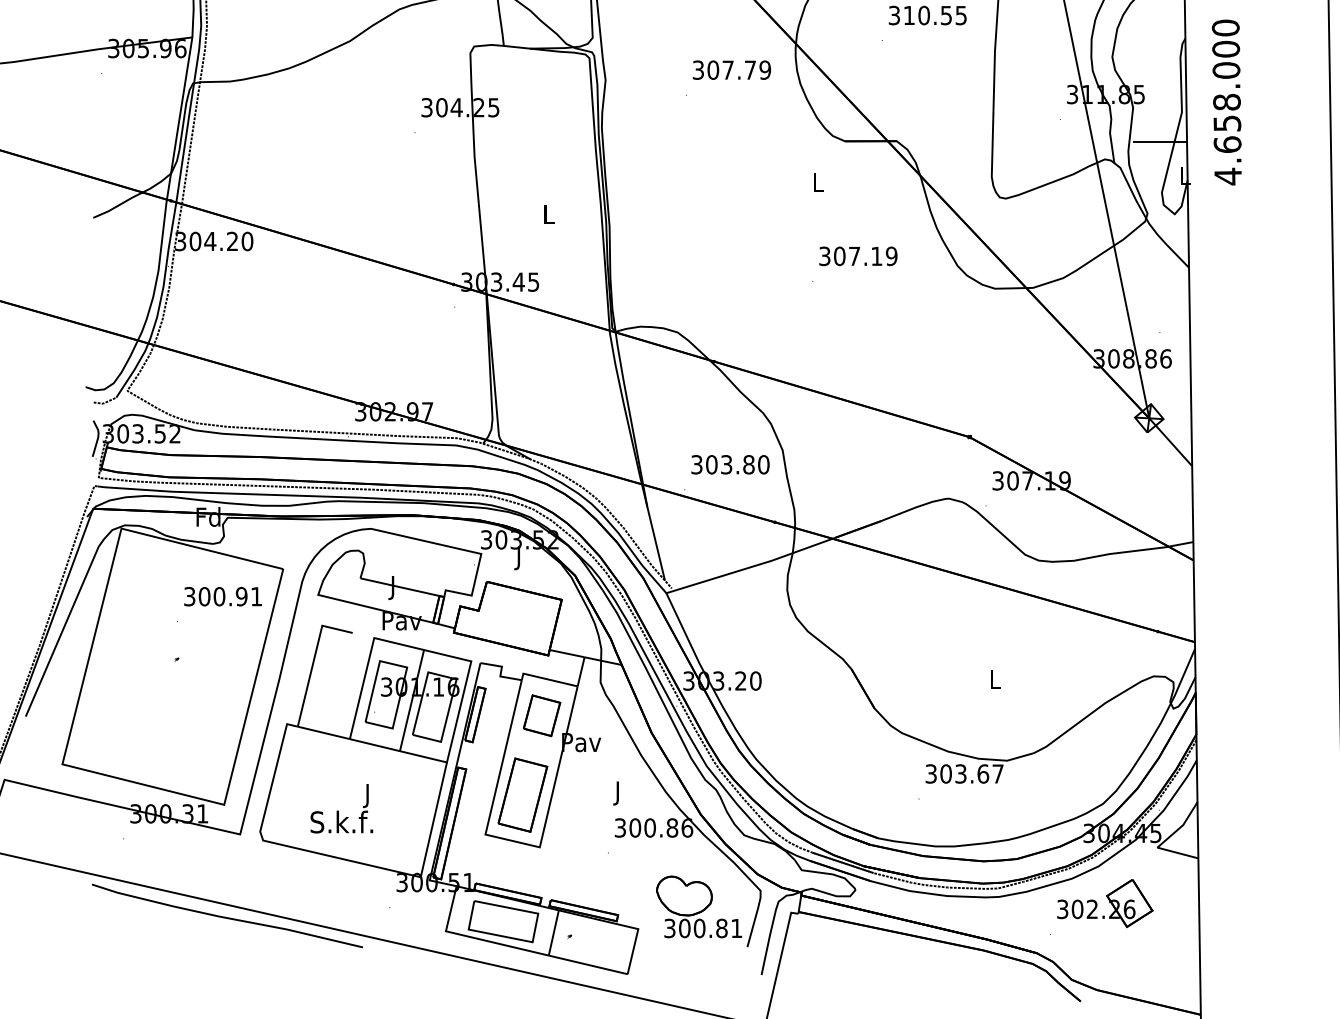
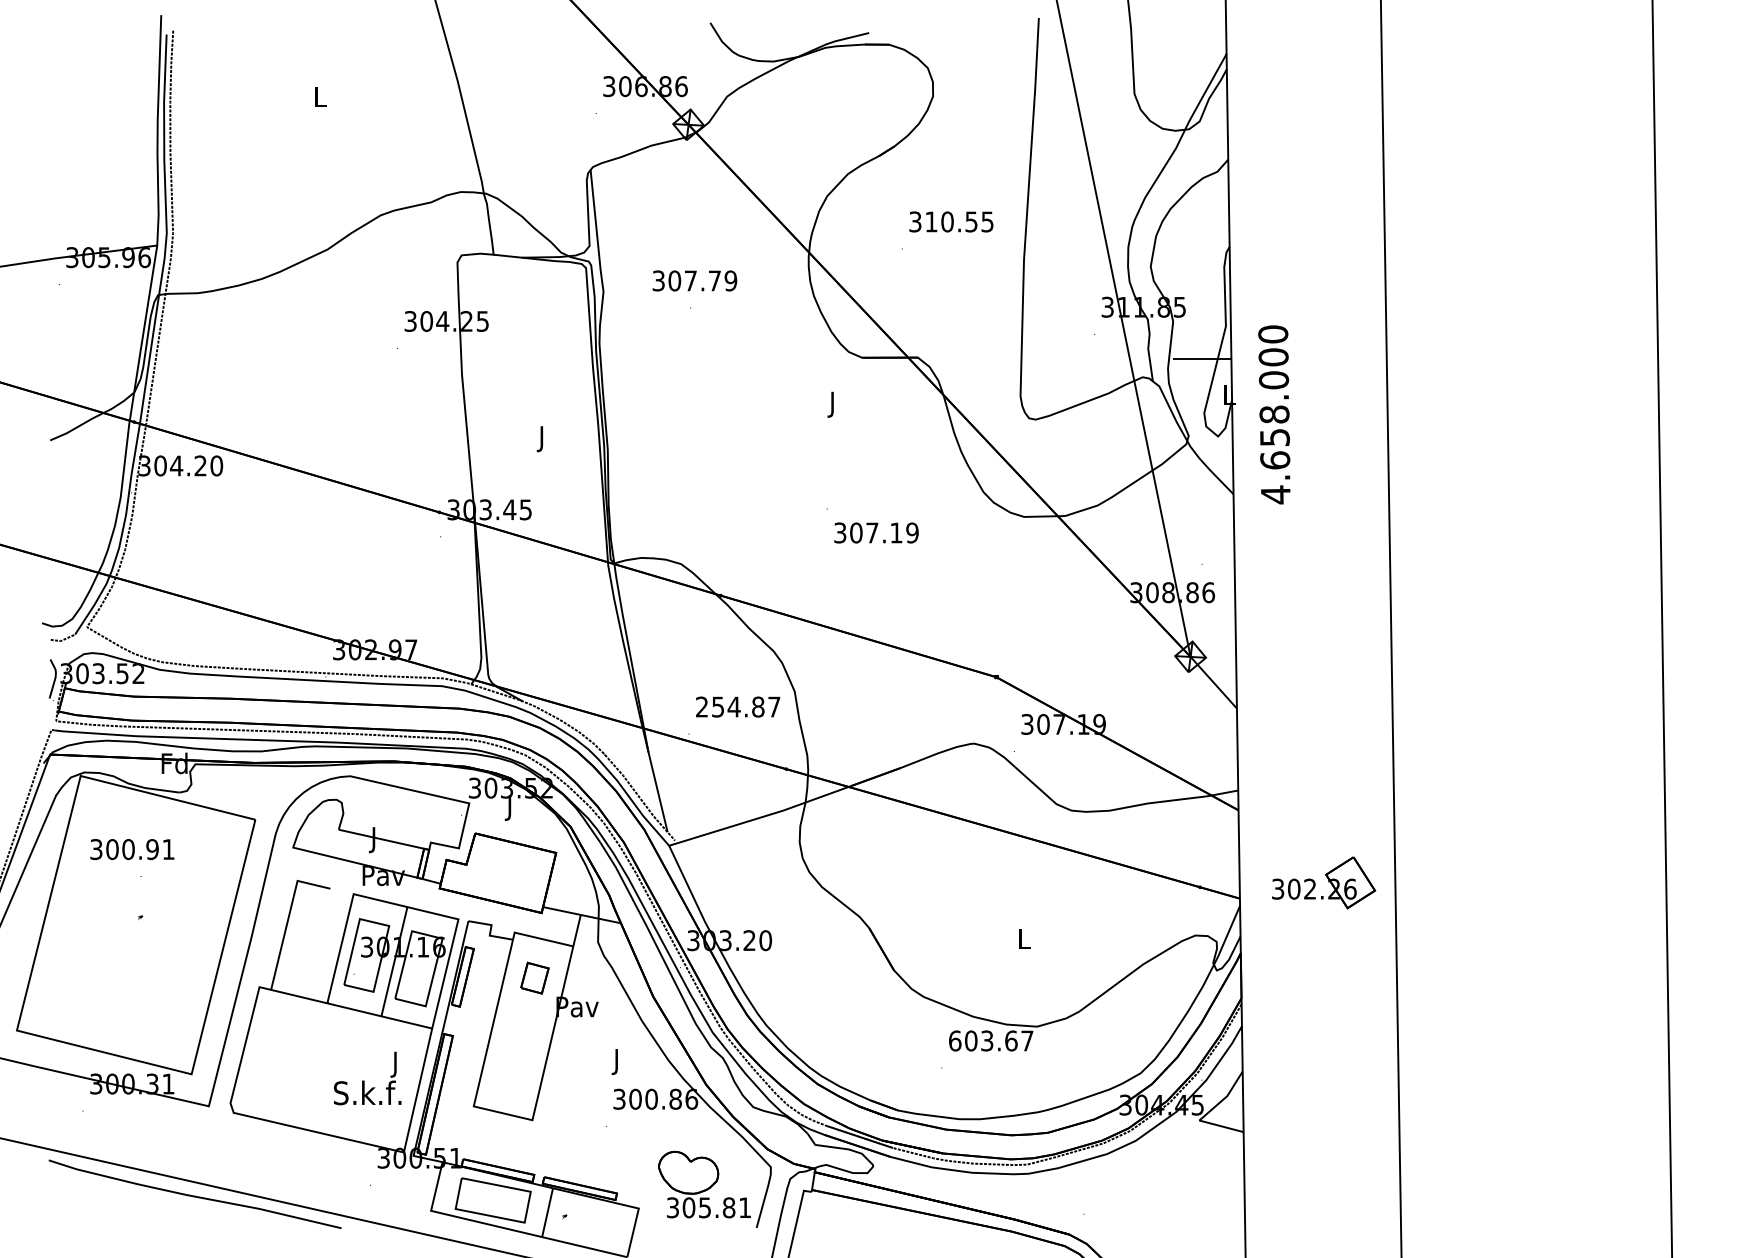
text: (731, 69) -> (694, 280), moved
text: (1226, 102) -> (1274, 414), moved
text: (817, 184) -> (832, 404), L -> J
text: (549, 217) -> (542, 439), L -> J
text: (858, 255) -> (876, 532), moved
text: (730, 464) -> (738, 706), 303.80 -> 254.87
text: (223, 596) -> (132, 849), moved
part: (541, 716) -> (534, 978), size x0.7
text: (931, 773) -> (955, 1040), 303.67 -> 603.67
part: (523, 794) -> (514, 1063), removed
text: (341, 808) -> (367, 1078), moved
part: (1105, 903) -> (1324, 882), moved
text: (699, 928) -> (704, 1207), 300.81 -> 305.81

